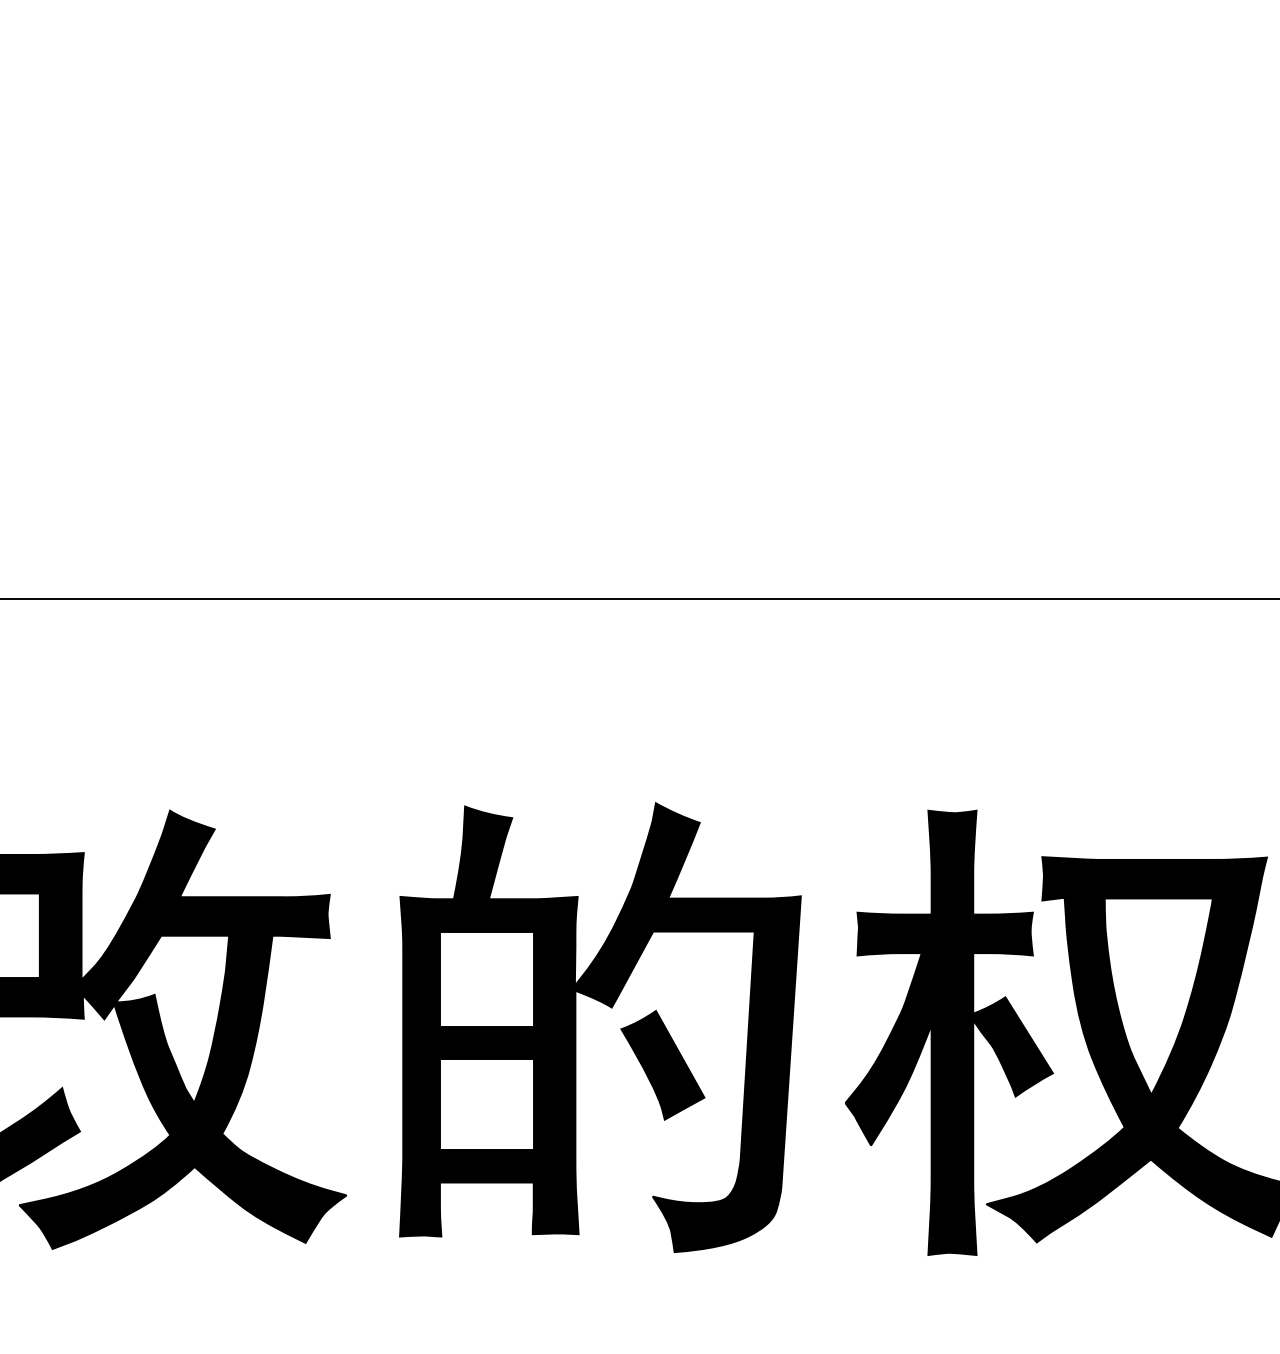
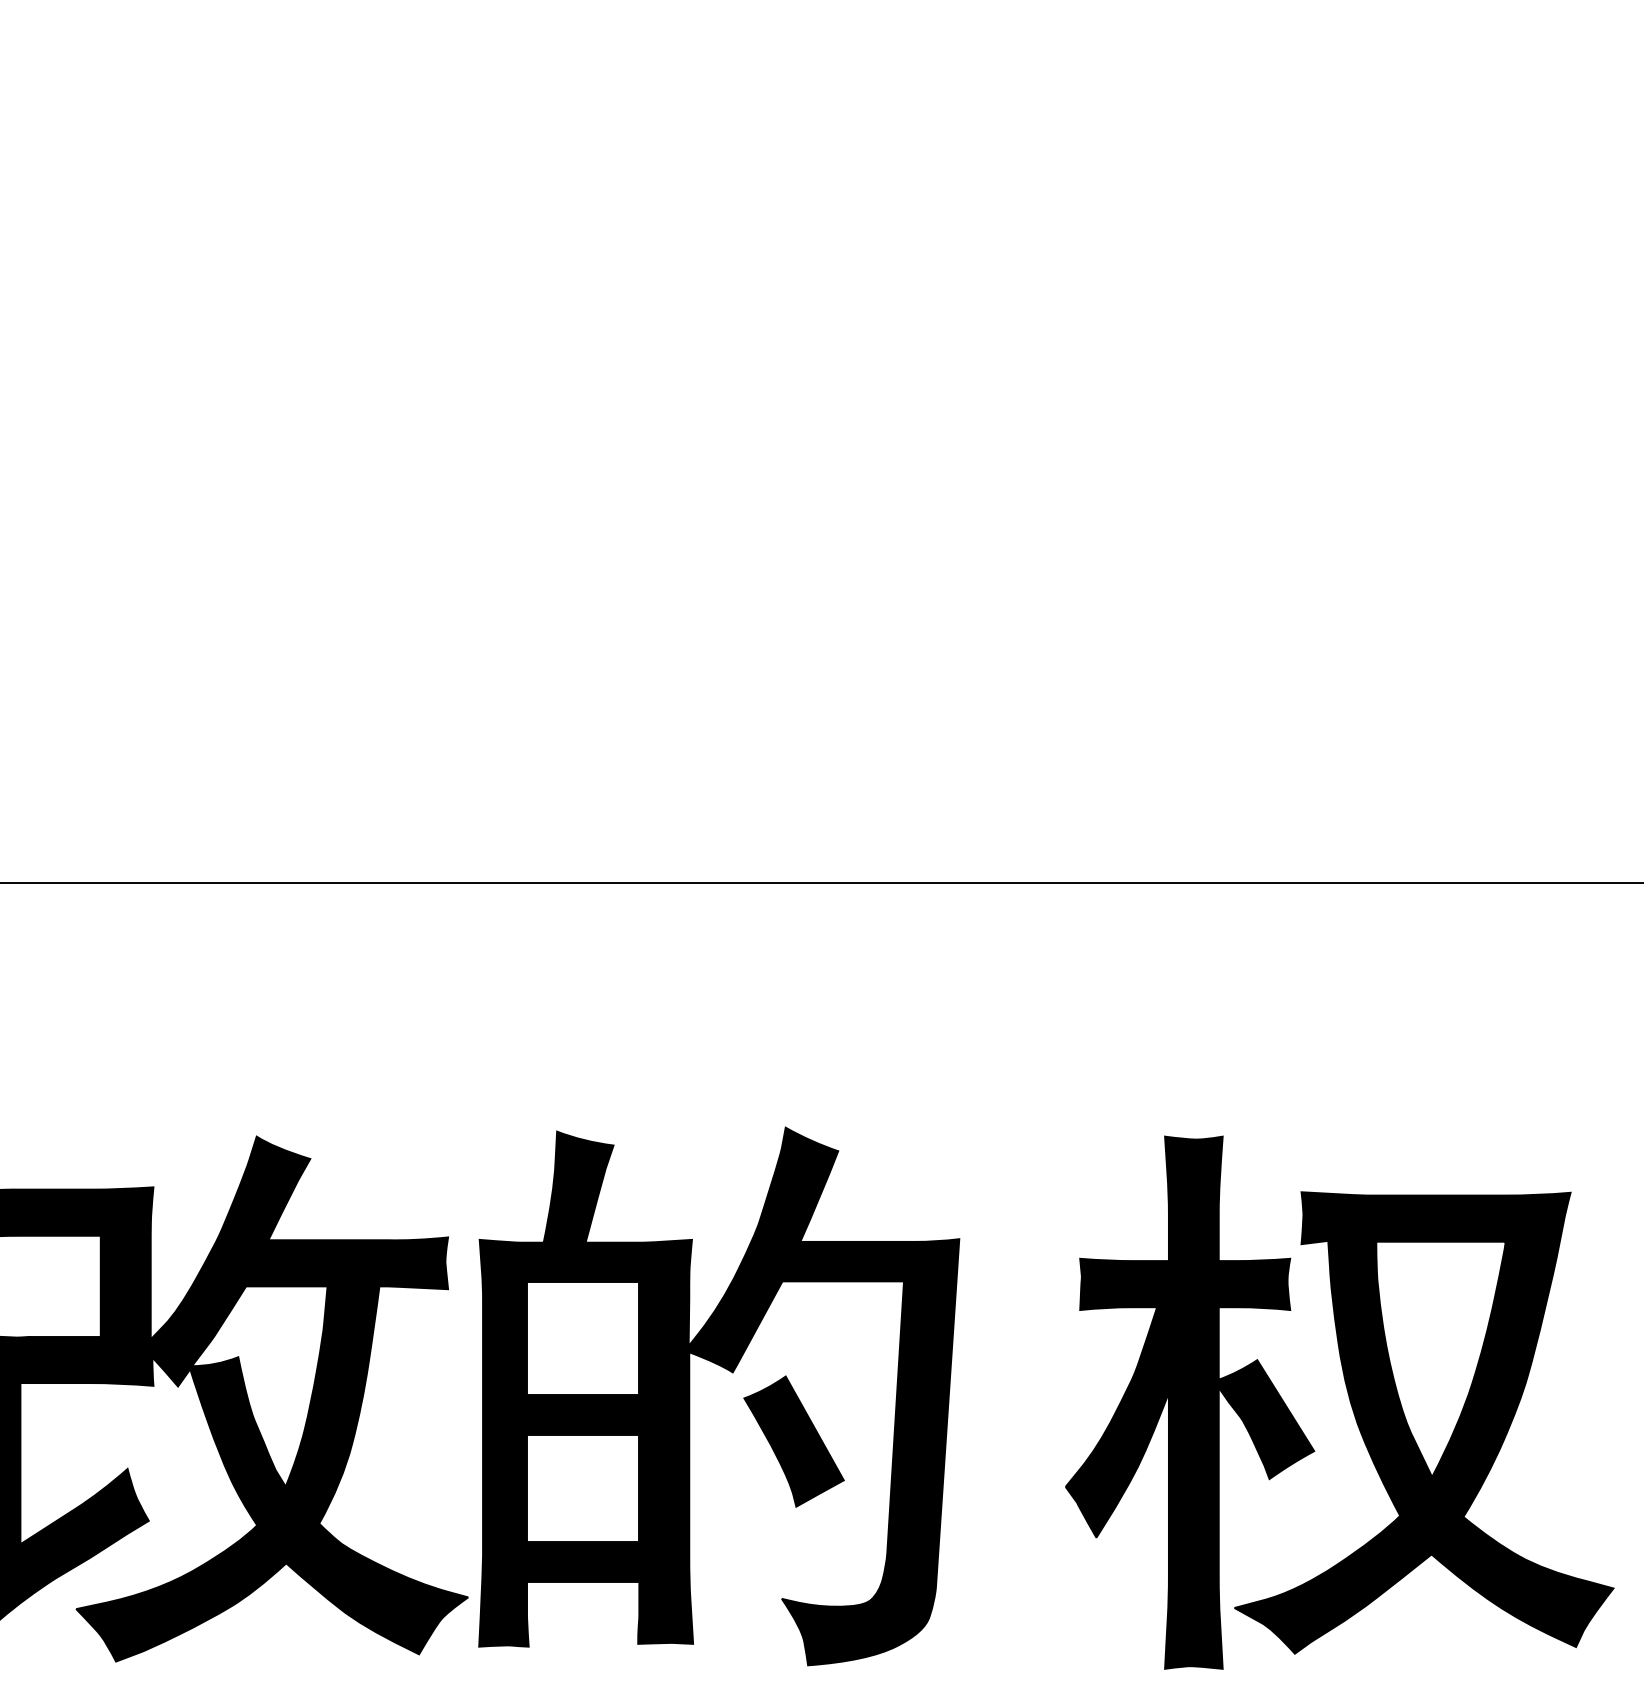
part: (620, 1028) -> (743, 1397), moved

